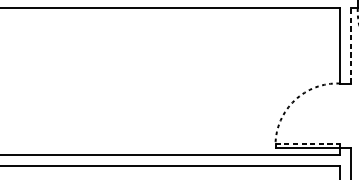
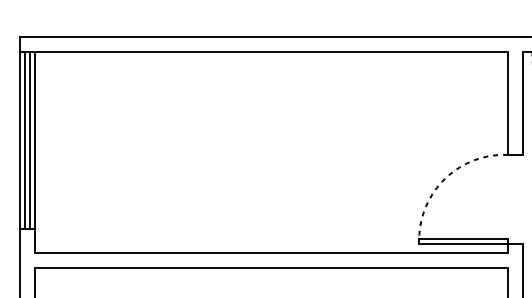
line: (350, 46) -> (522, 103), dashed -> solid
line: (308, 144) -> (464, 238), dashed -> solid

